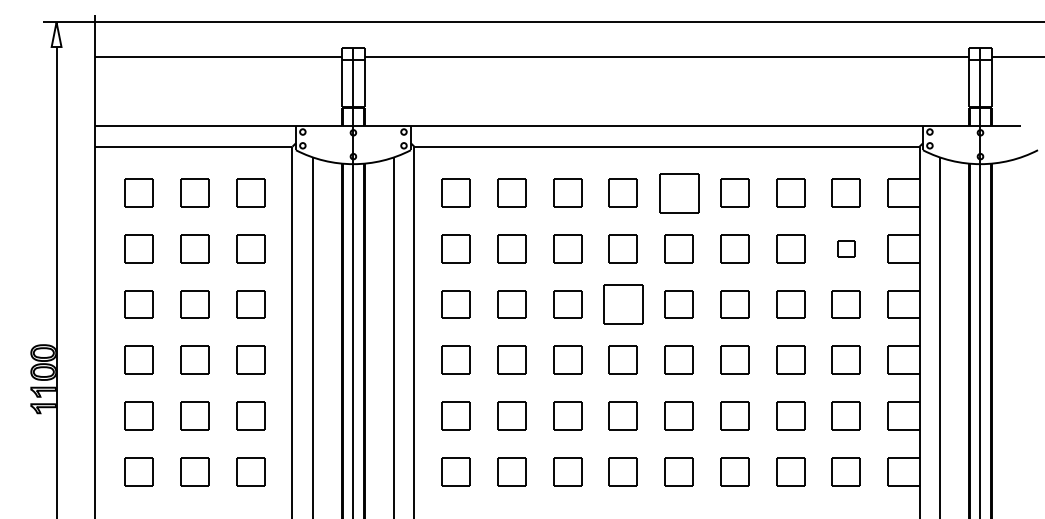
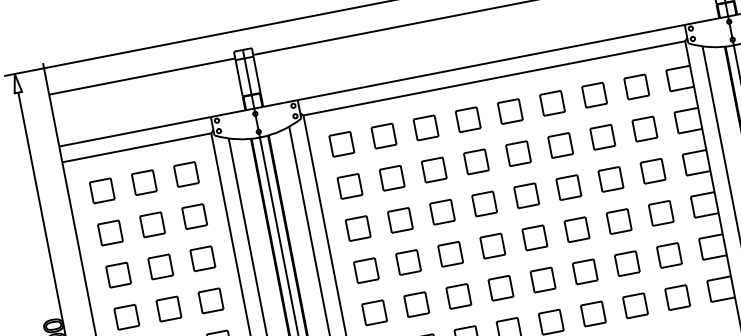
part: (678, 192) -> (509, 111), size x0.71
part: (845, 248) -> (644, 129), size x1.67
part: (622, 304) -> (483, 204), size x0.71

